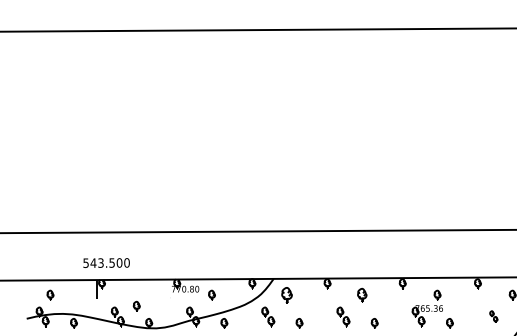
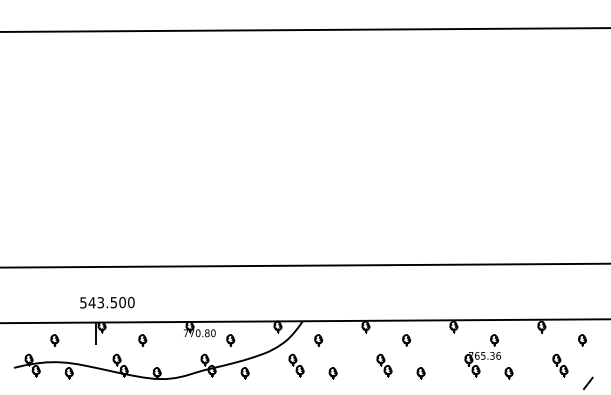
part: (50, 295) -> (54, 340), moved
part: (287, 295) -> (318, 340), size x0.62
part: (362, 295) -> (406, 340), size x0.71
part: (136, 306) -> (142, 340), moved
part: (493, 316) -> (560, 365), size x1.67

